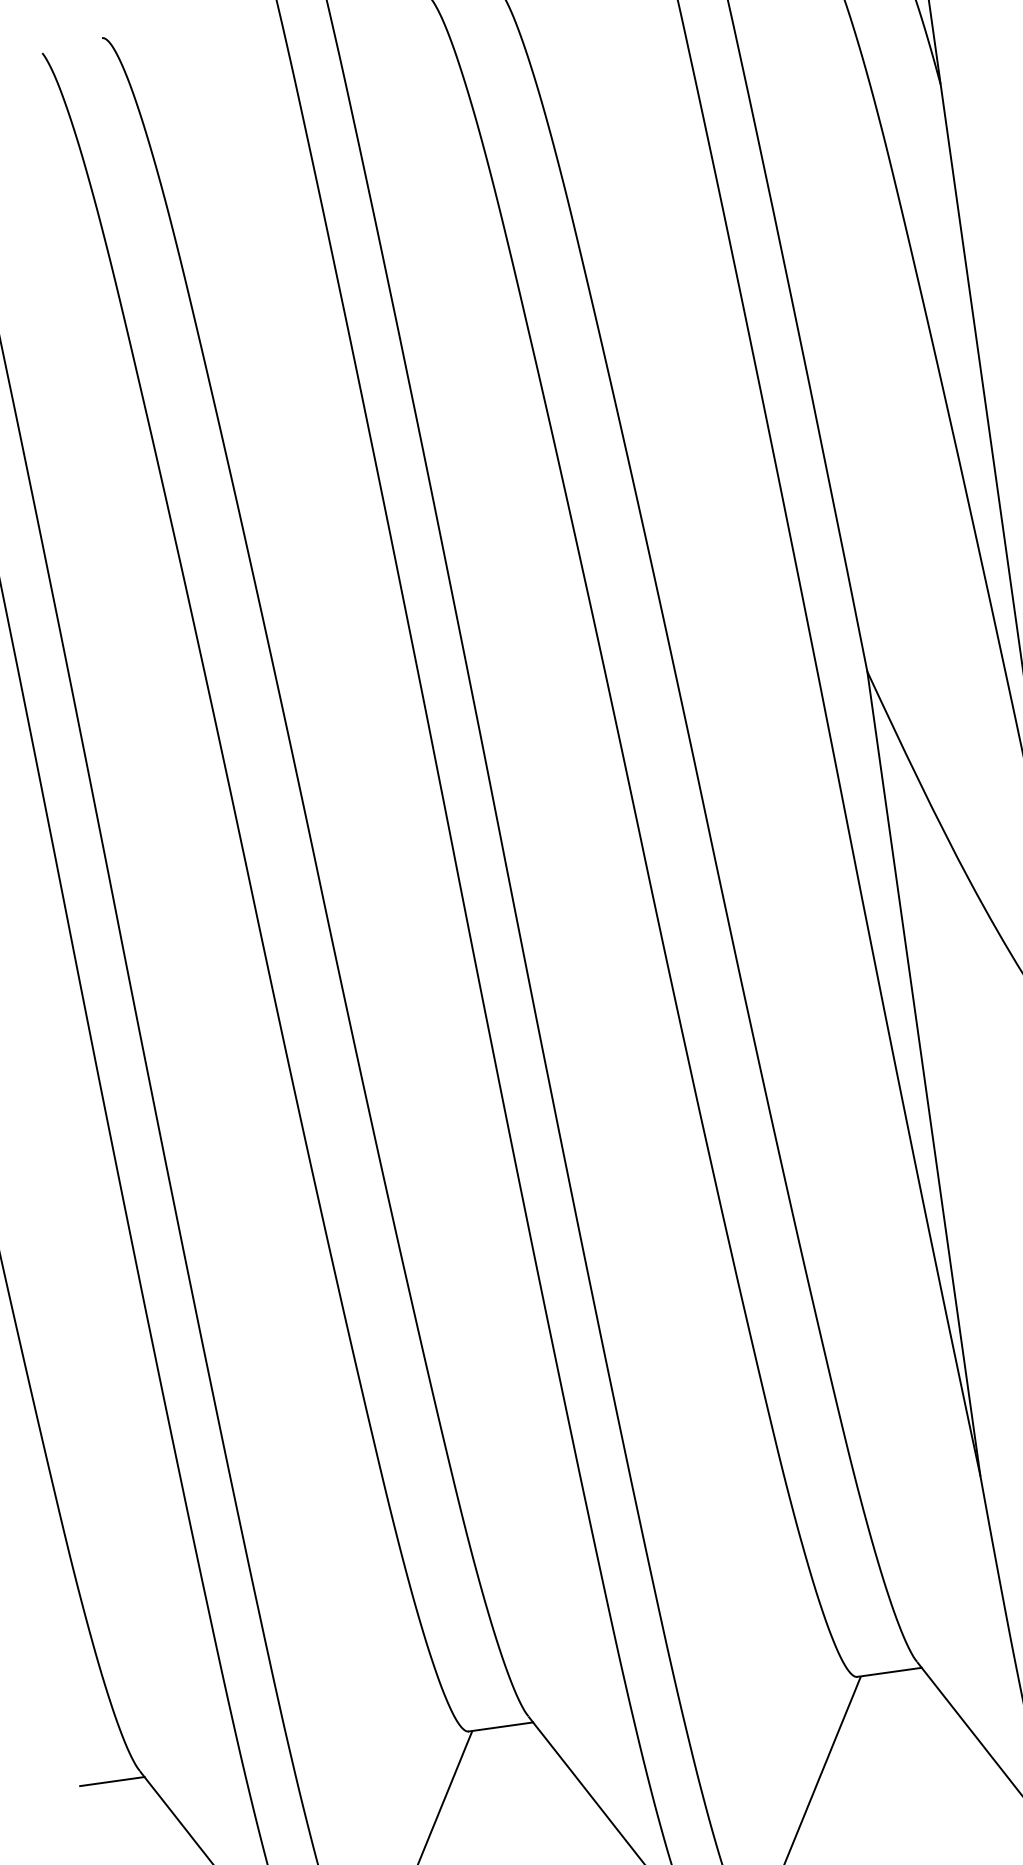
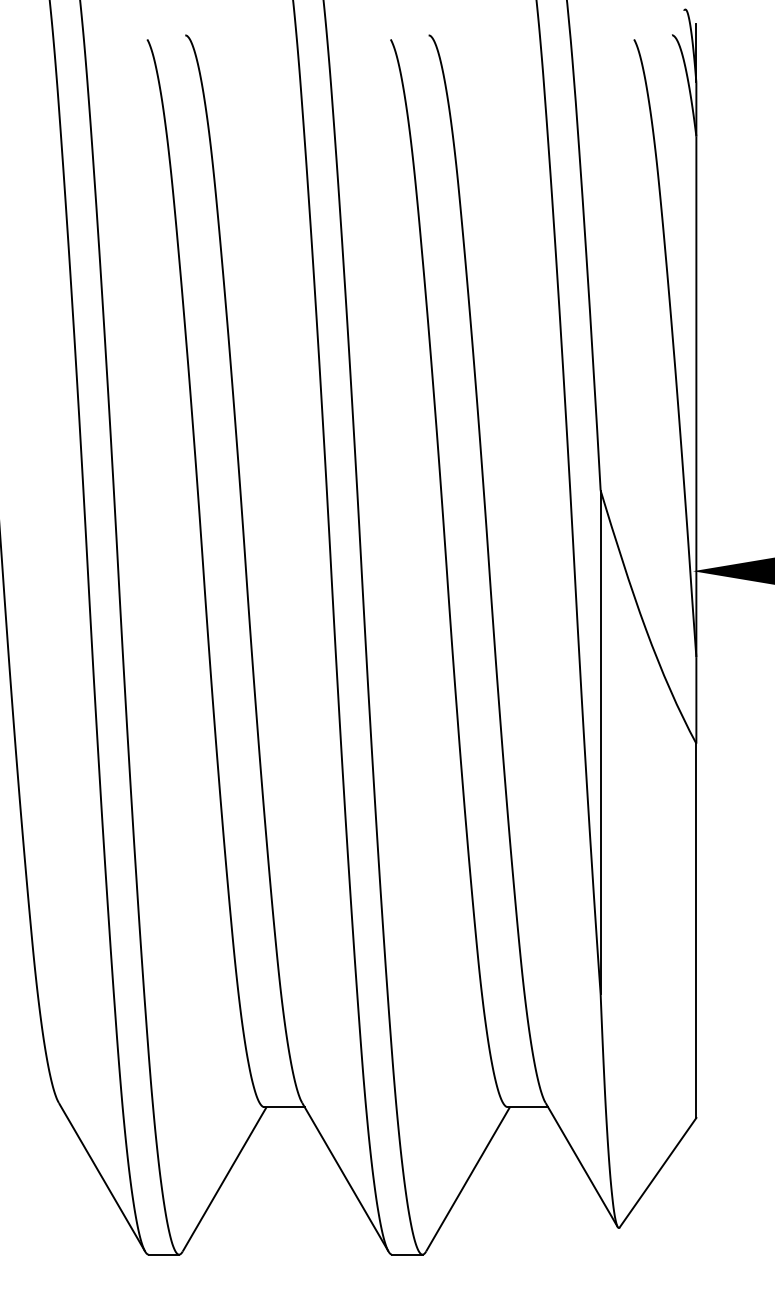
line: (111, 1782) -> (40, 1107), removed

